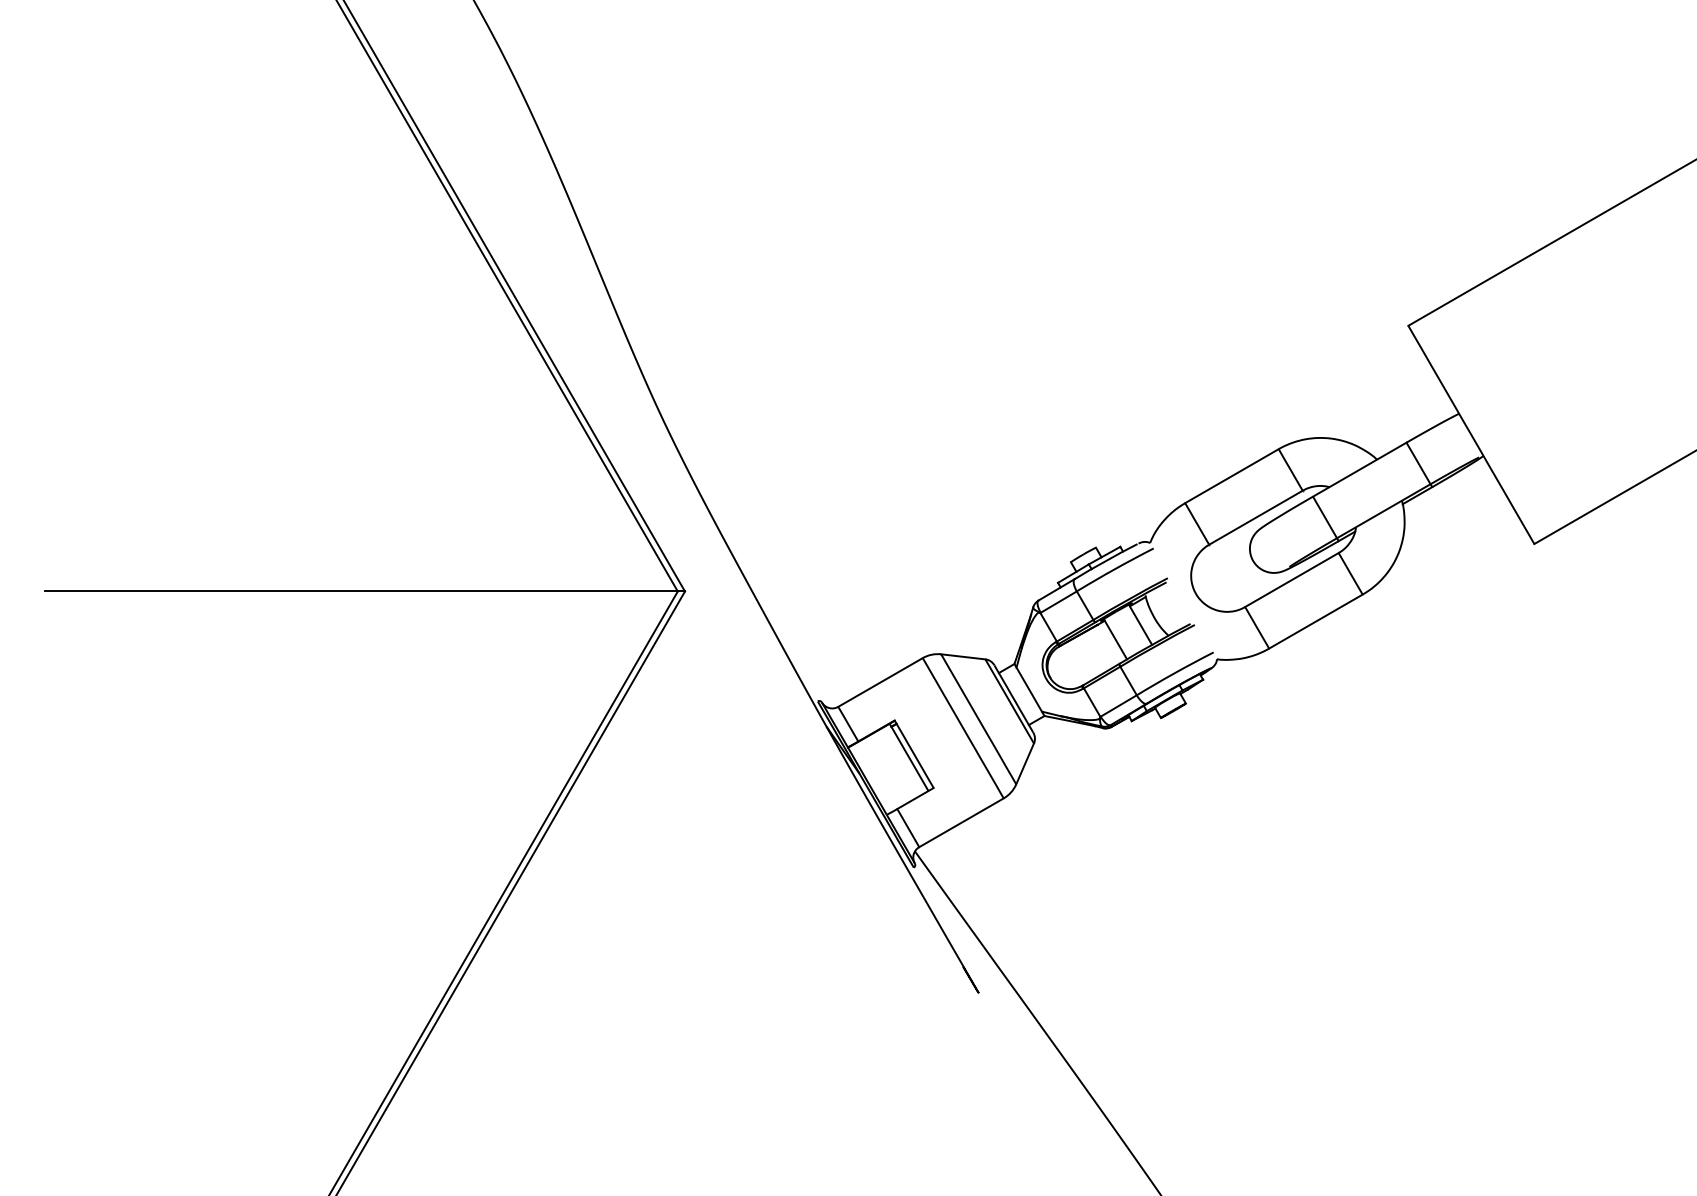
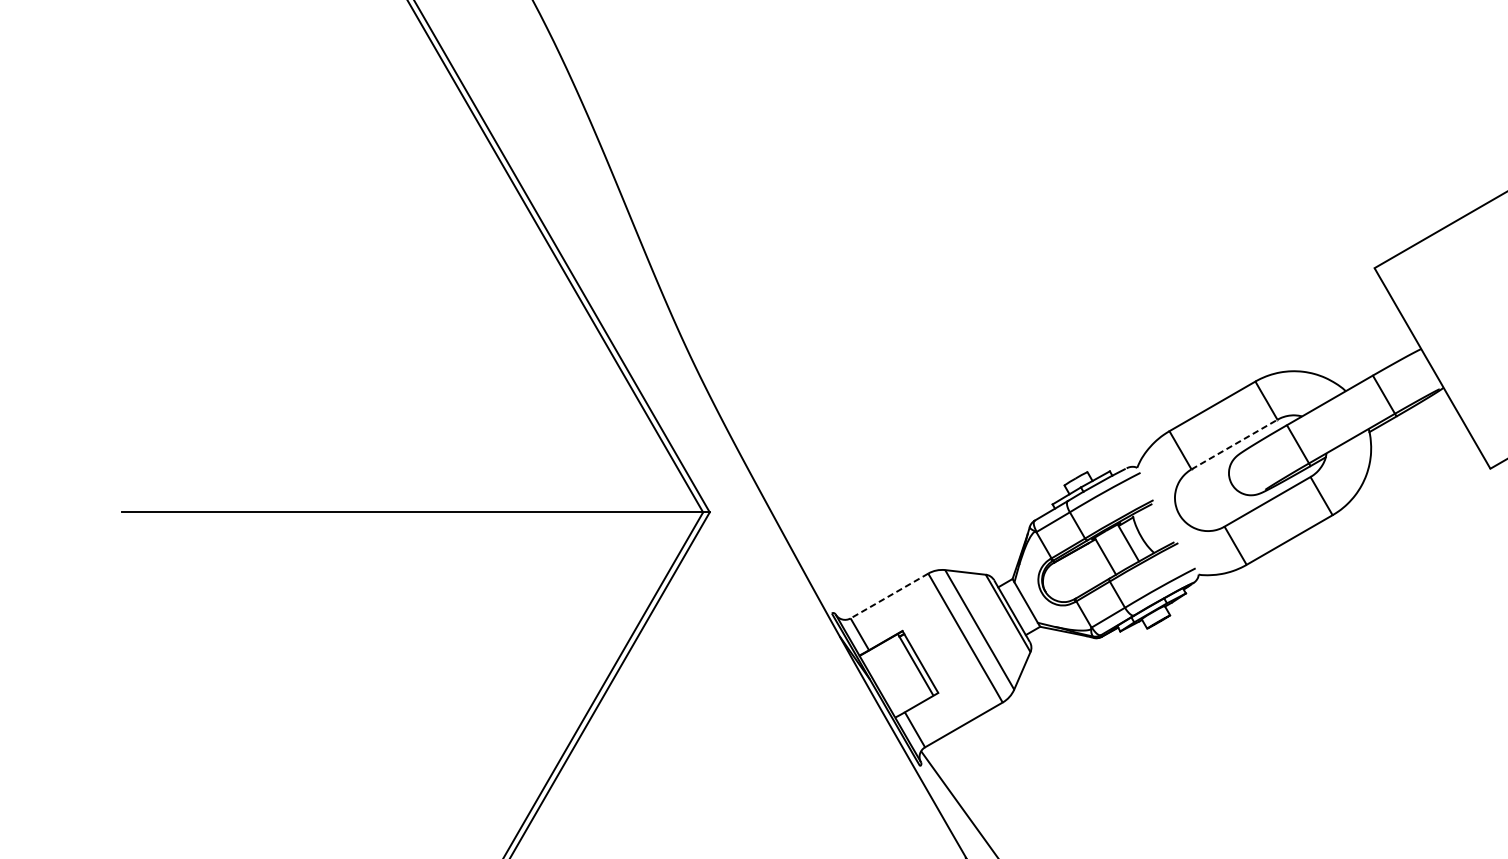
line: (1255, 517) -> (1234, 444), solid -> dashed
line: (880, 682) -> (889, 596), solid -> dashed

